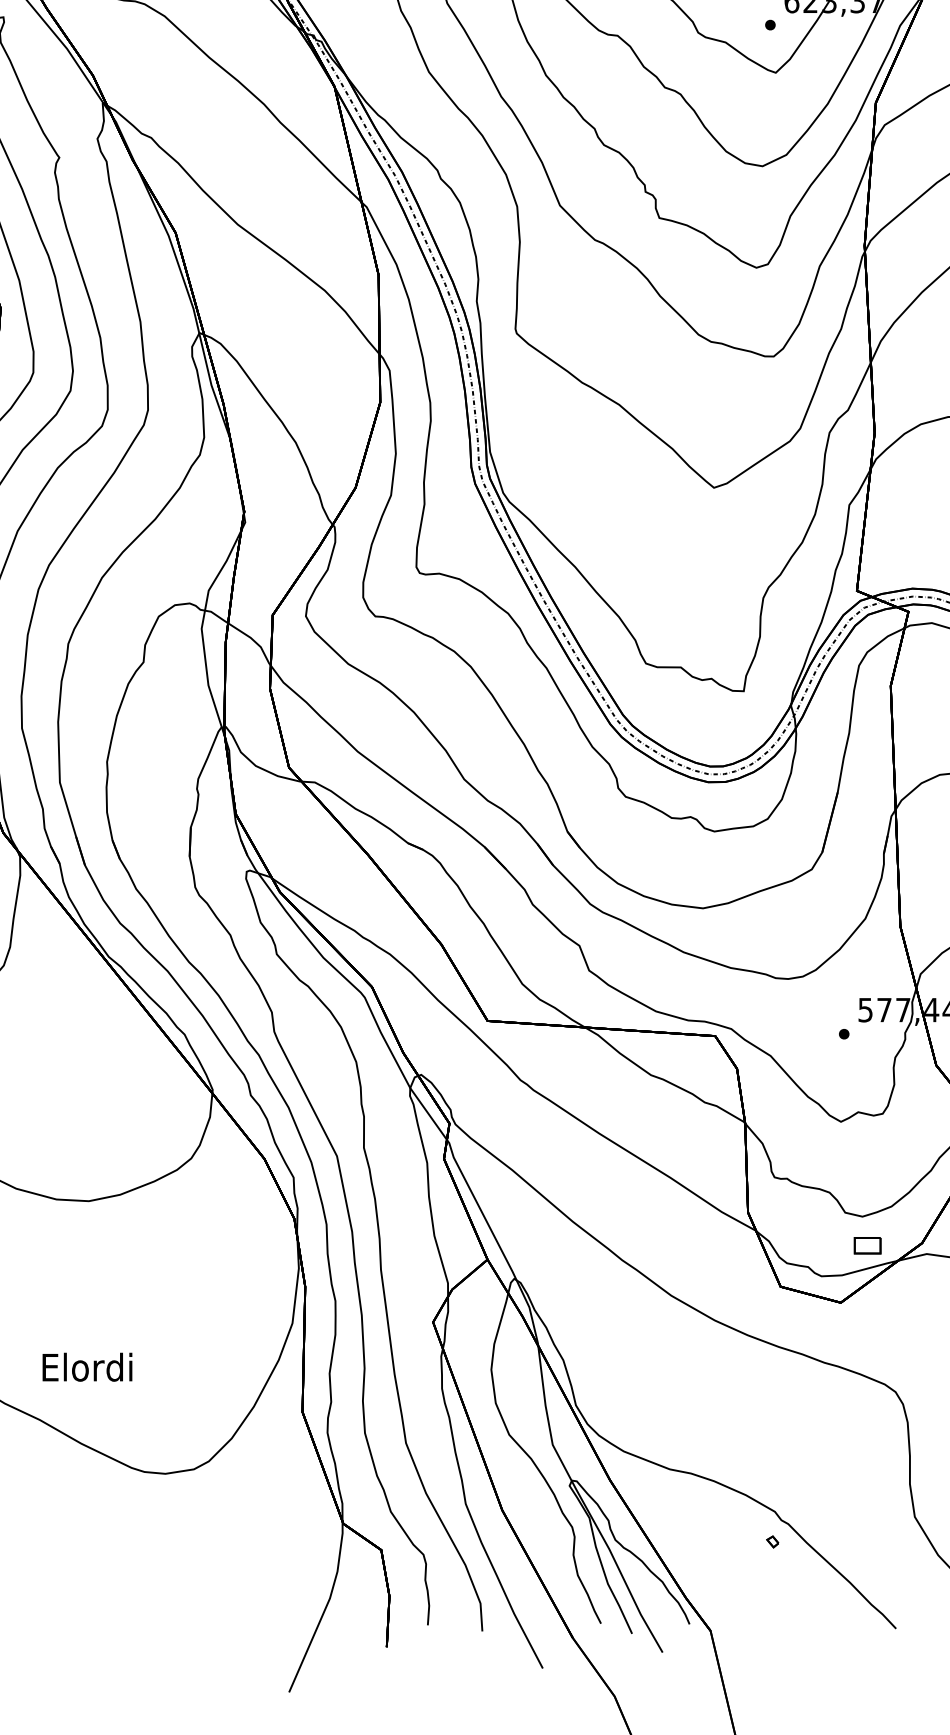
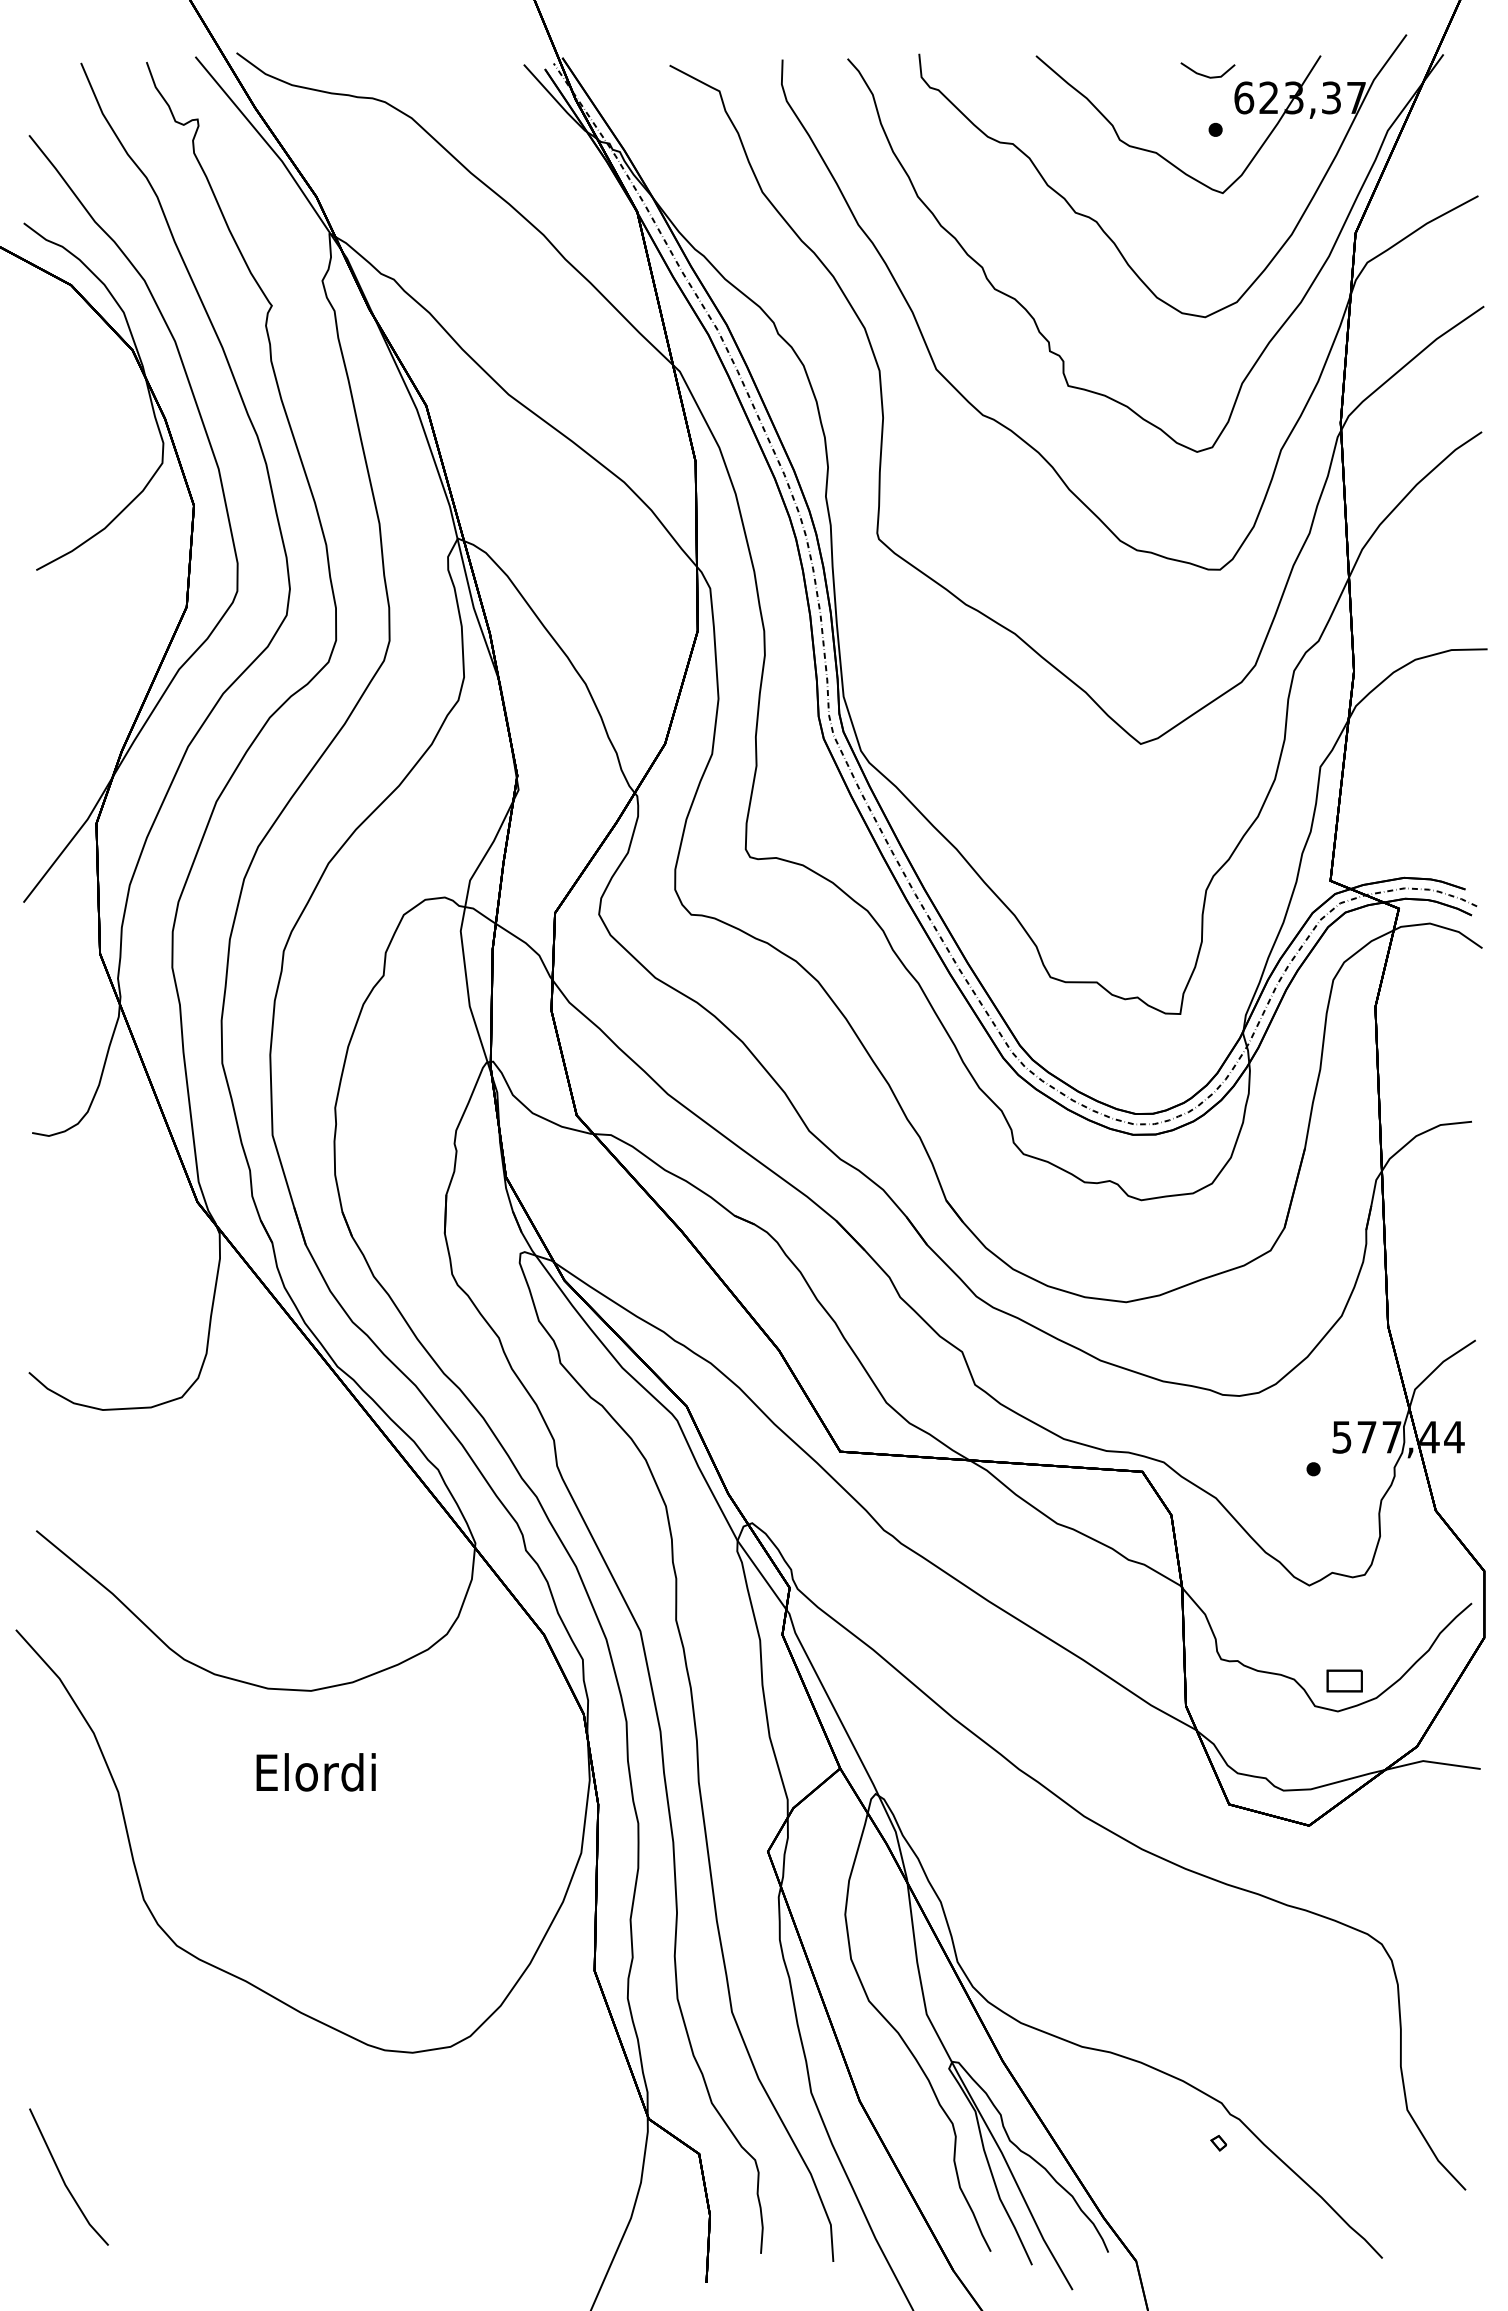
part: (867, 1245) -> (1344, 1680), moved
text: (86, 1367) -> (315, 1772), moved

